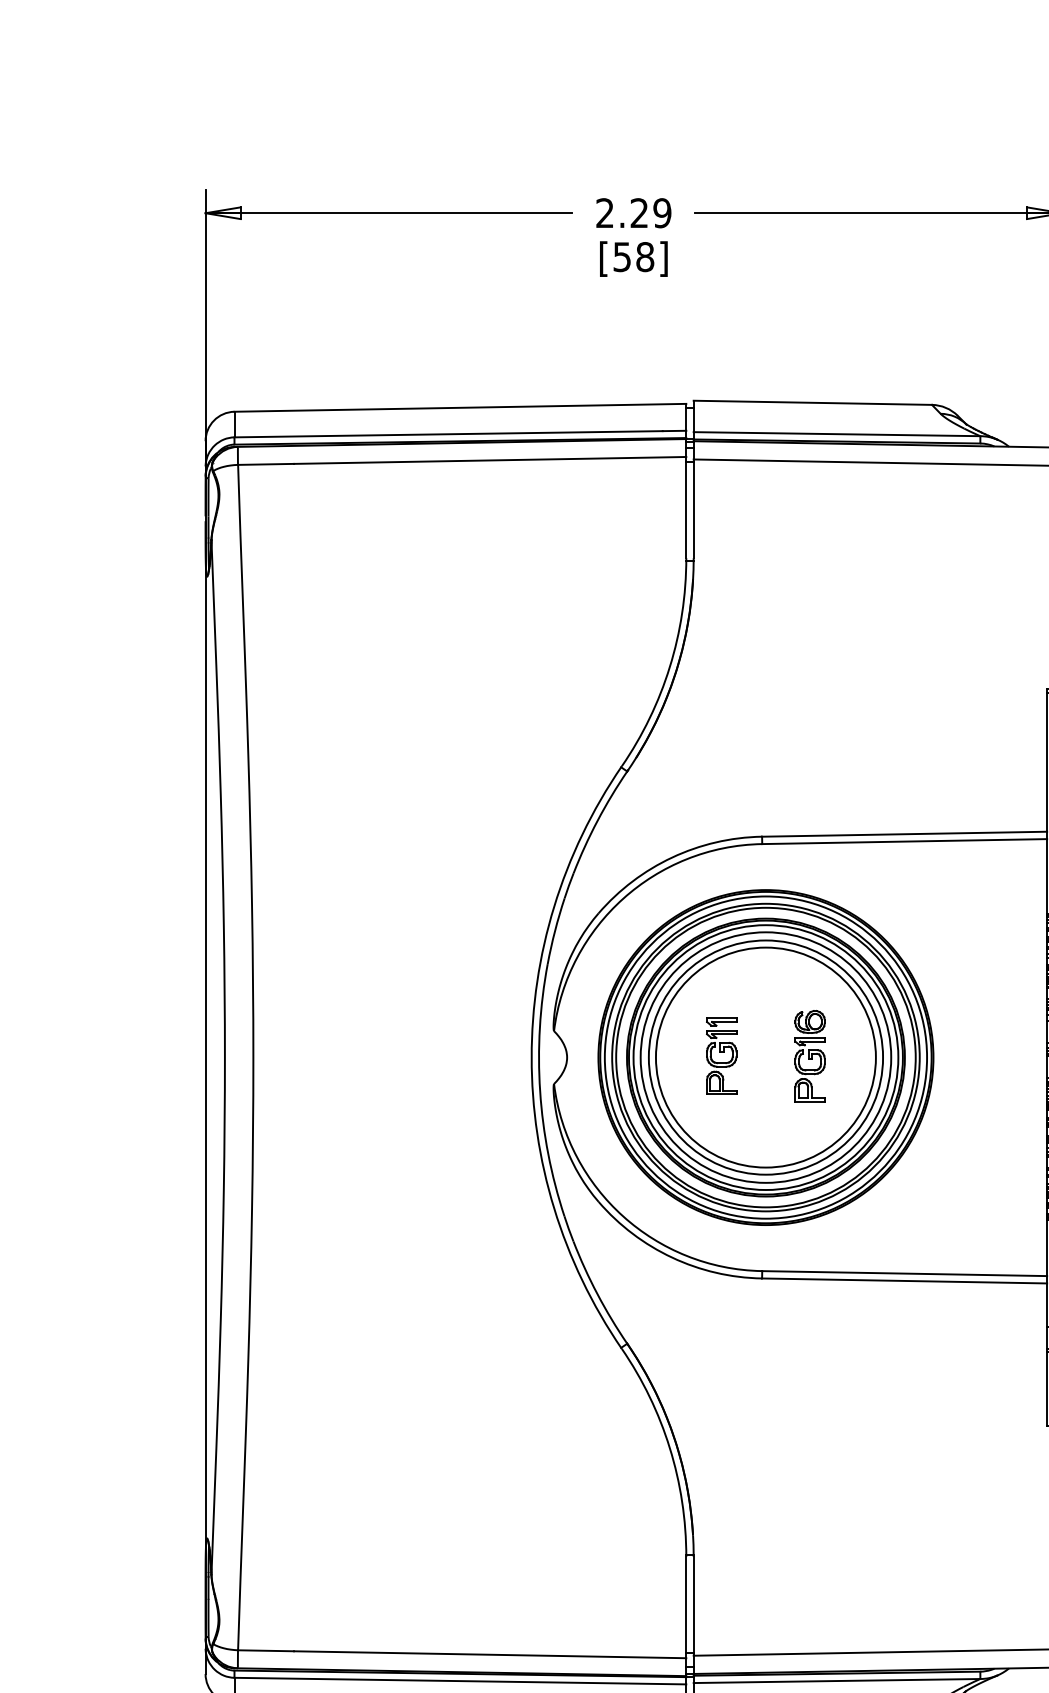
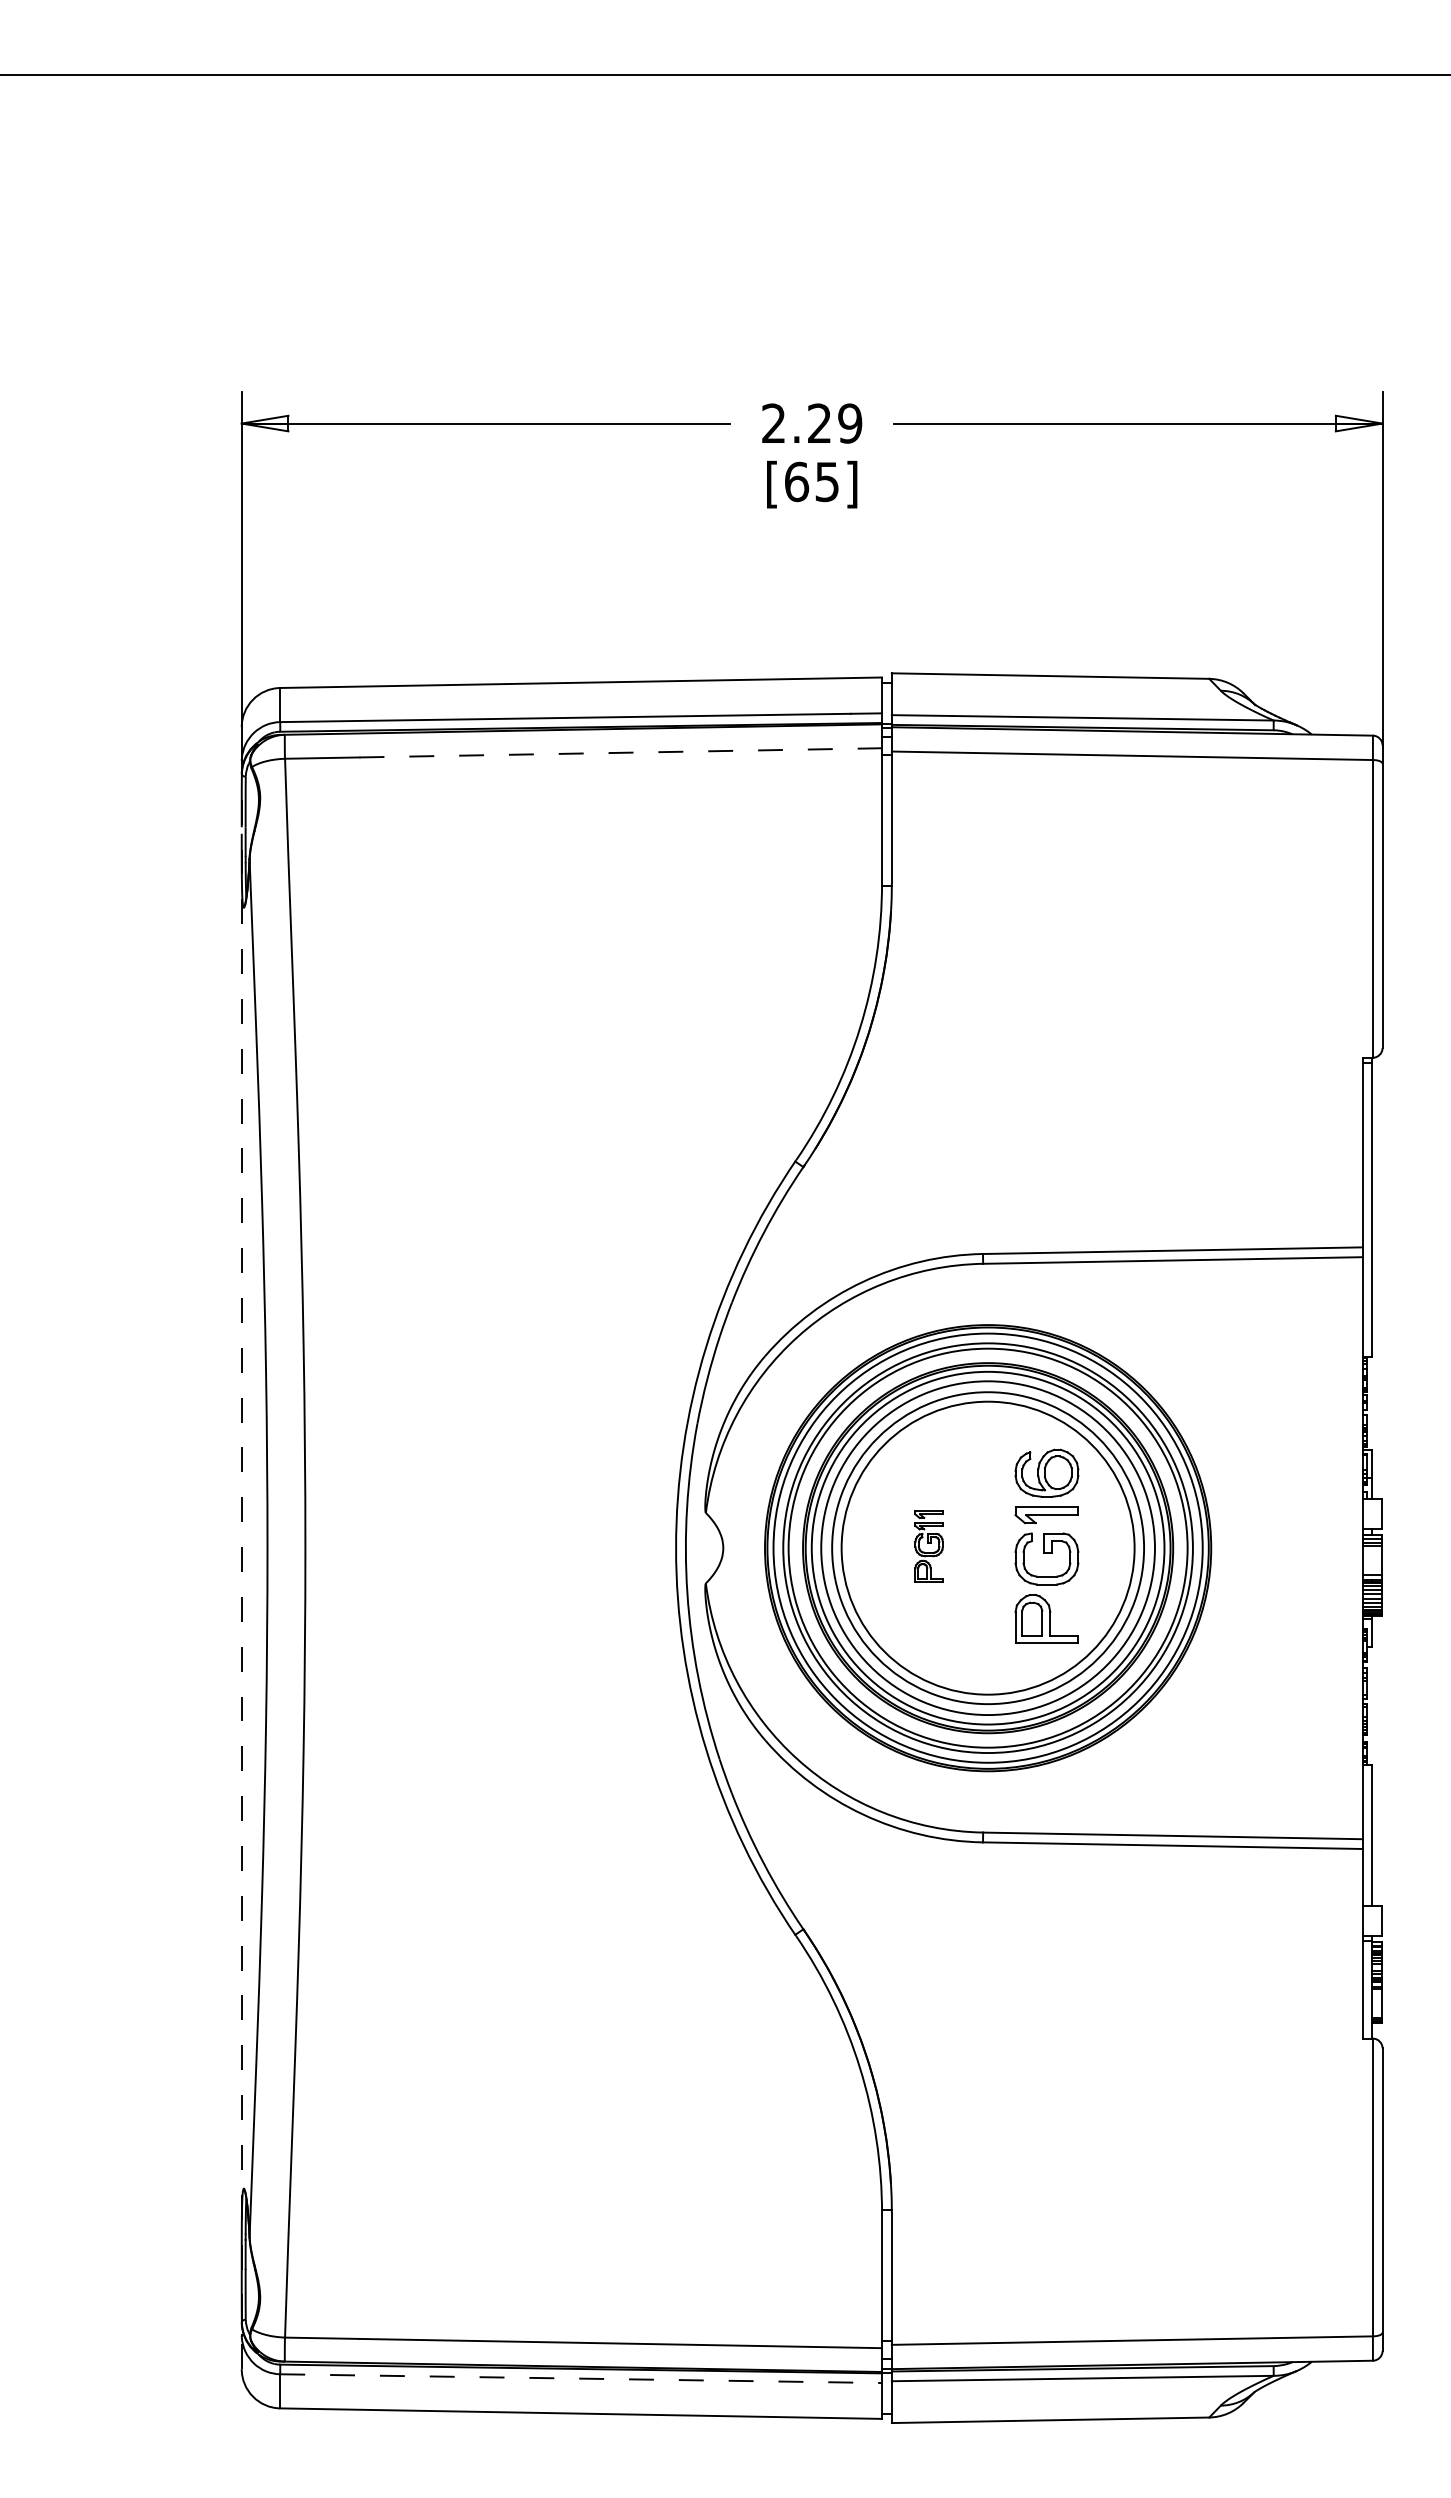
text: (634, 256) -> (812, 481), [58] -> [65]
line: (490, 460) -> (621, 752), solid -> dashed
part: (721, 1056) -> (928, 1546), size x0.7
part: (809, 1056) -> (1046, 1546), size x1.6
line: (205, 1057) -> (241, 1548), solid -> dashed
line: (460, 1680) -> (581, 2378), solid -> dashed

